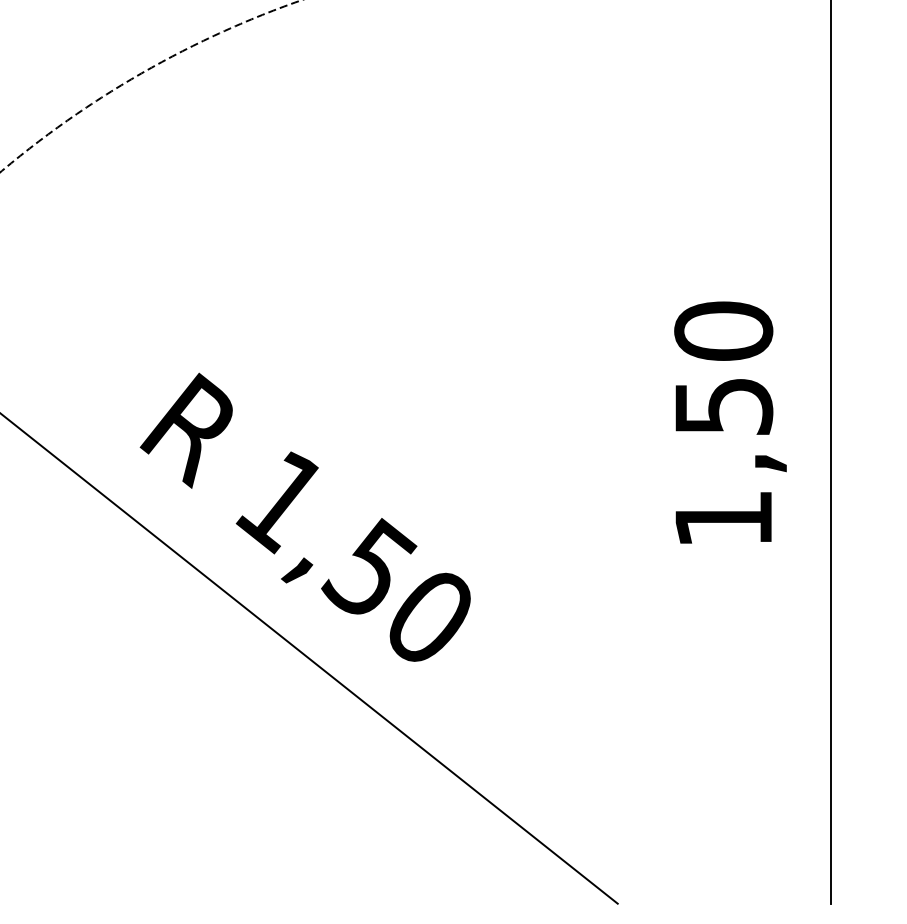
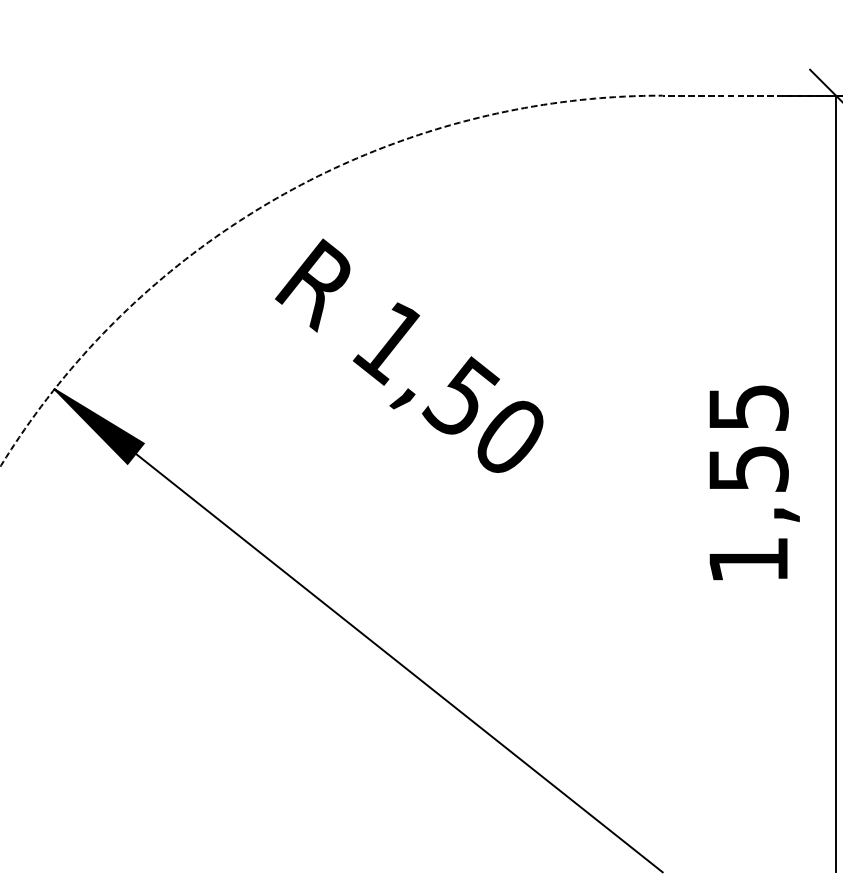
text: (723, 330) -> (748, 407), 1,50 -> 1,55
text: (305, 516) -> (409, 355), moved

